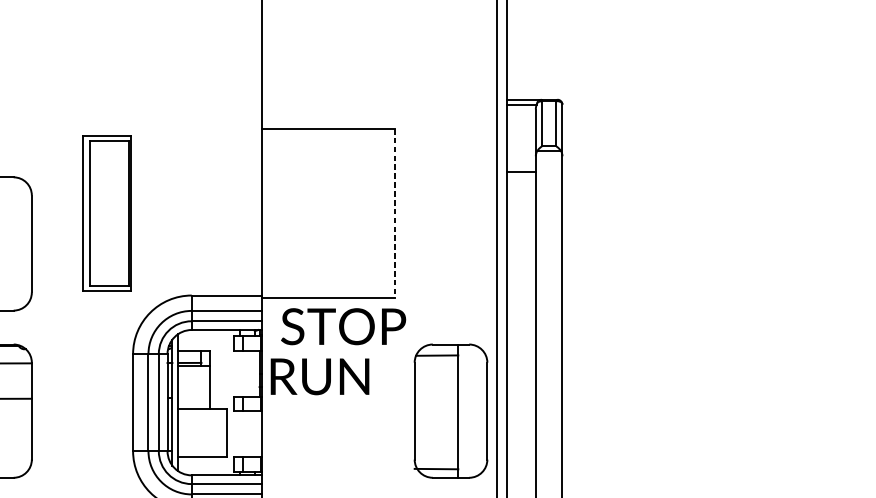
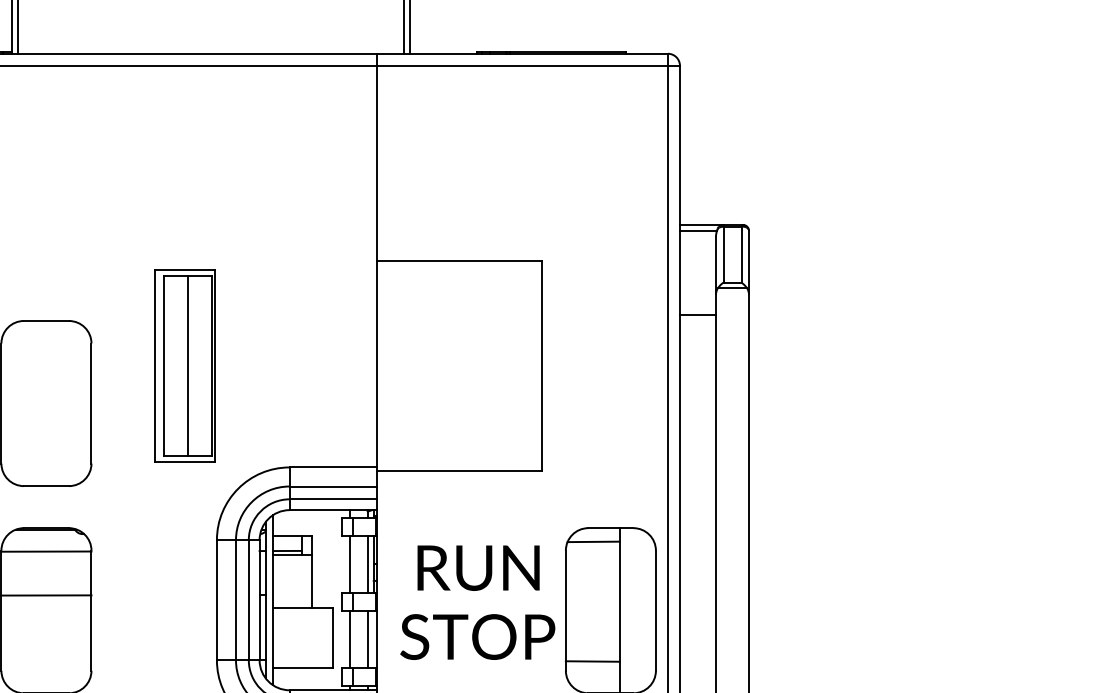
line: (109, 213) -> (187, 365), added
line: (395, 214) -> (541, 366), dashed -> solid
text: (343, 326) -> (477, 636), moved
line: (240, 373) -> (349, 563), added
line: (254, 373) -> (367, 563), added
text: (319, 376) -> (478, 567), moved
line: (240, 433) -> (349, 638), added
line: (254, 433) -> (367, 638), added
line: (436, 469) -> (592, 661), moved

